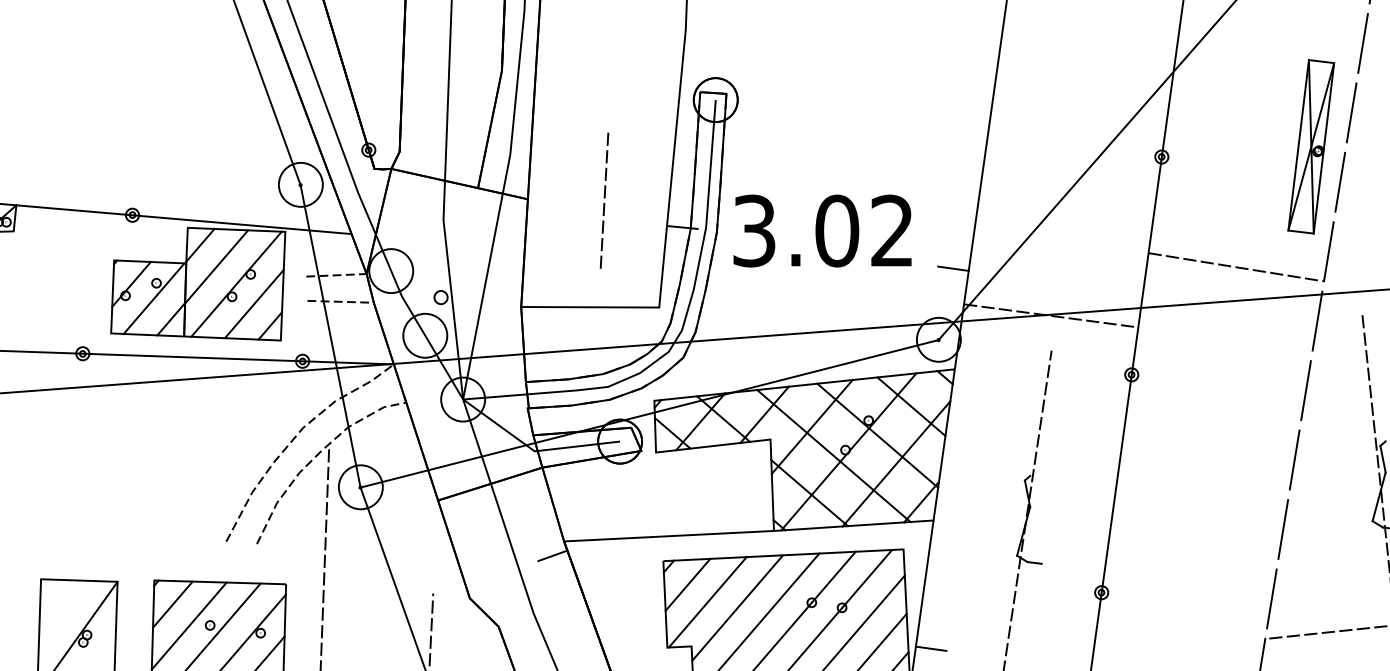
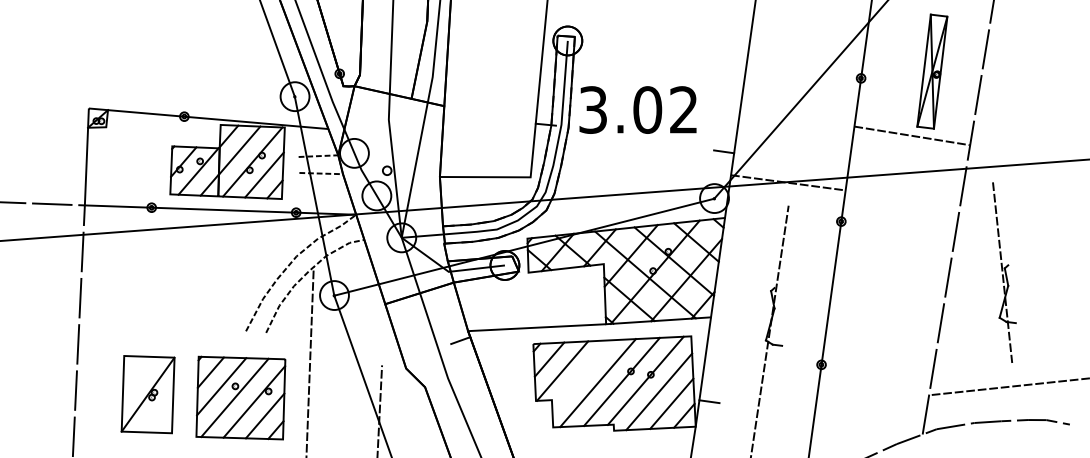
part: (1311, 146) -> (932, 71), moved
line: (604, 198) -> (494, 105), removed
text: (821, 230) -> (637, 109), moved
line: (1235, 266) -> (911, 135), moved
line: (738, 607) -> (582, 374), removed

